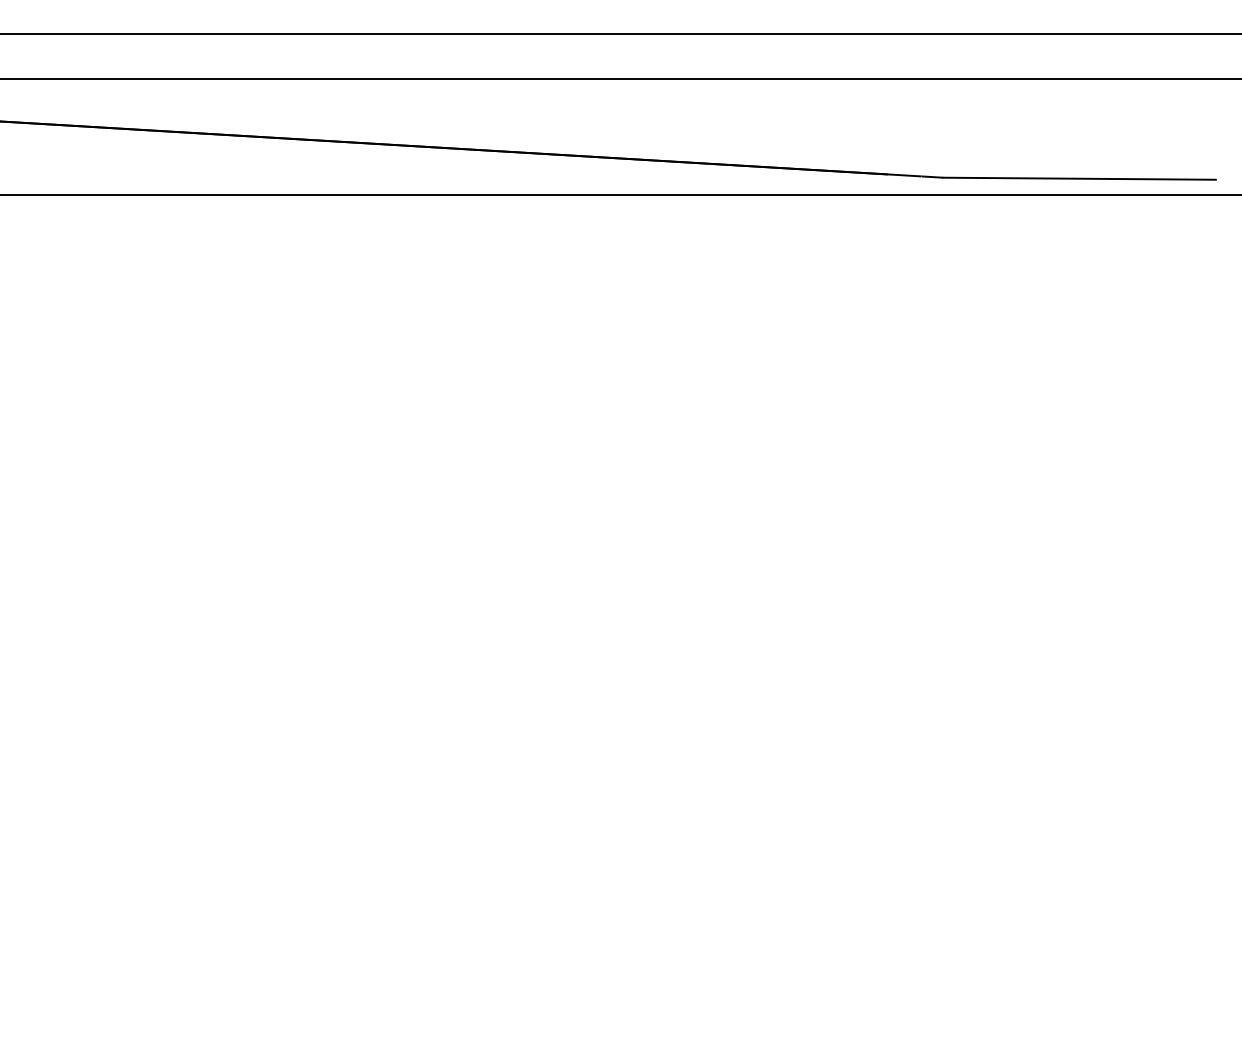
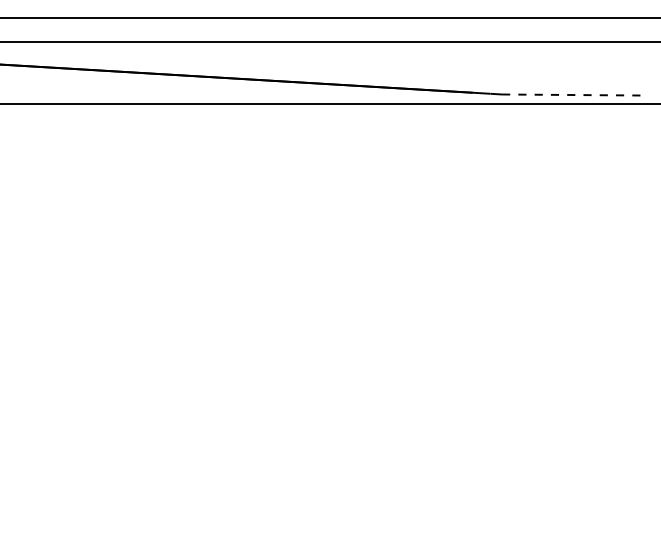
line: (1079, 179) -> (574, 95), solid -> dashed

